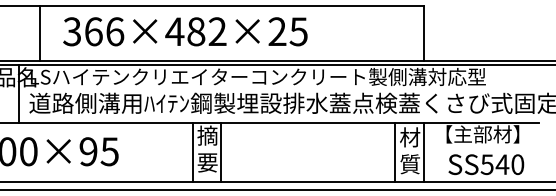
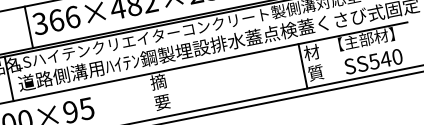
line: (39, 33) -> (28, 27), moved
line: (192, 152) -> (149, 96), removed
line: (221, 152) -> (171, 92), removed
line: (423, 152) -> (324, 62), removed

